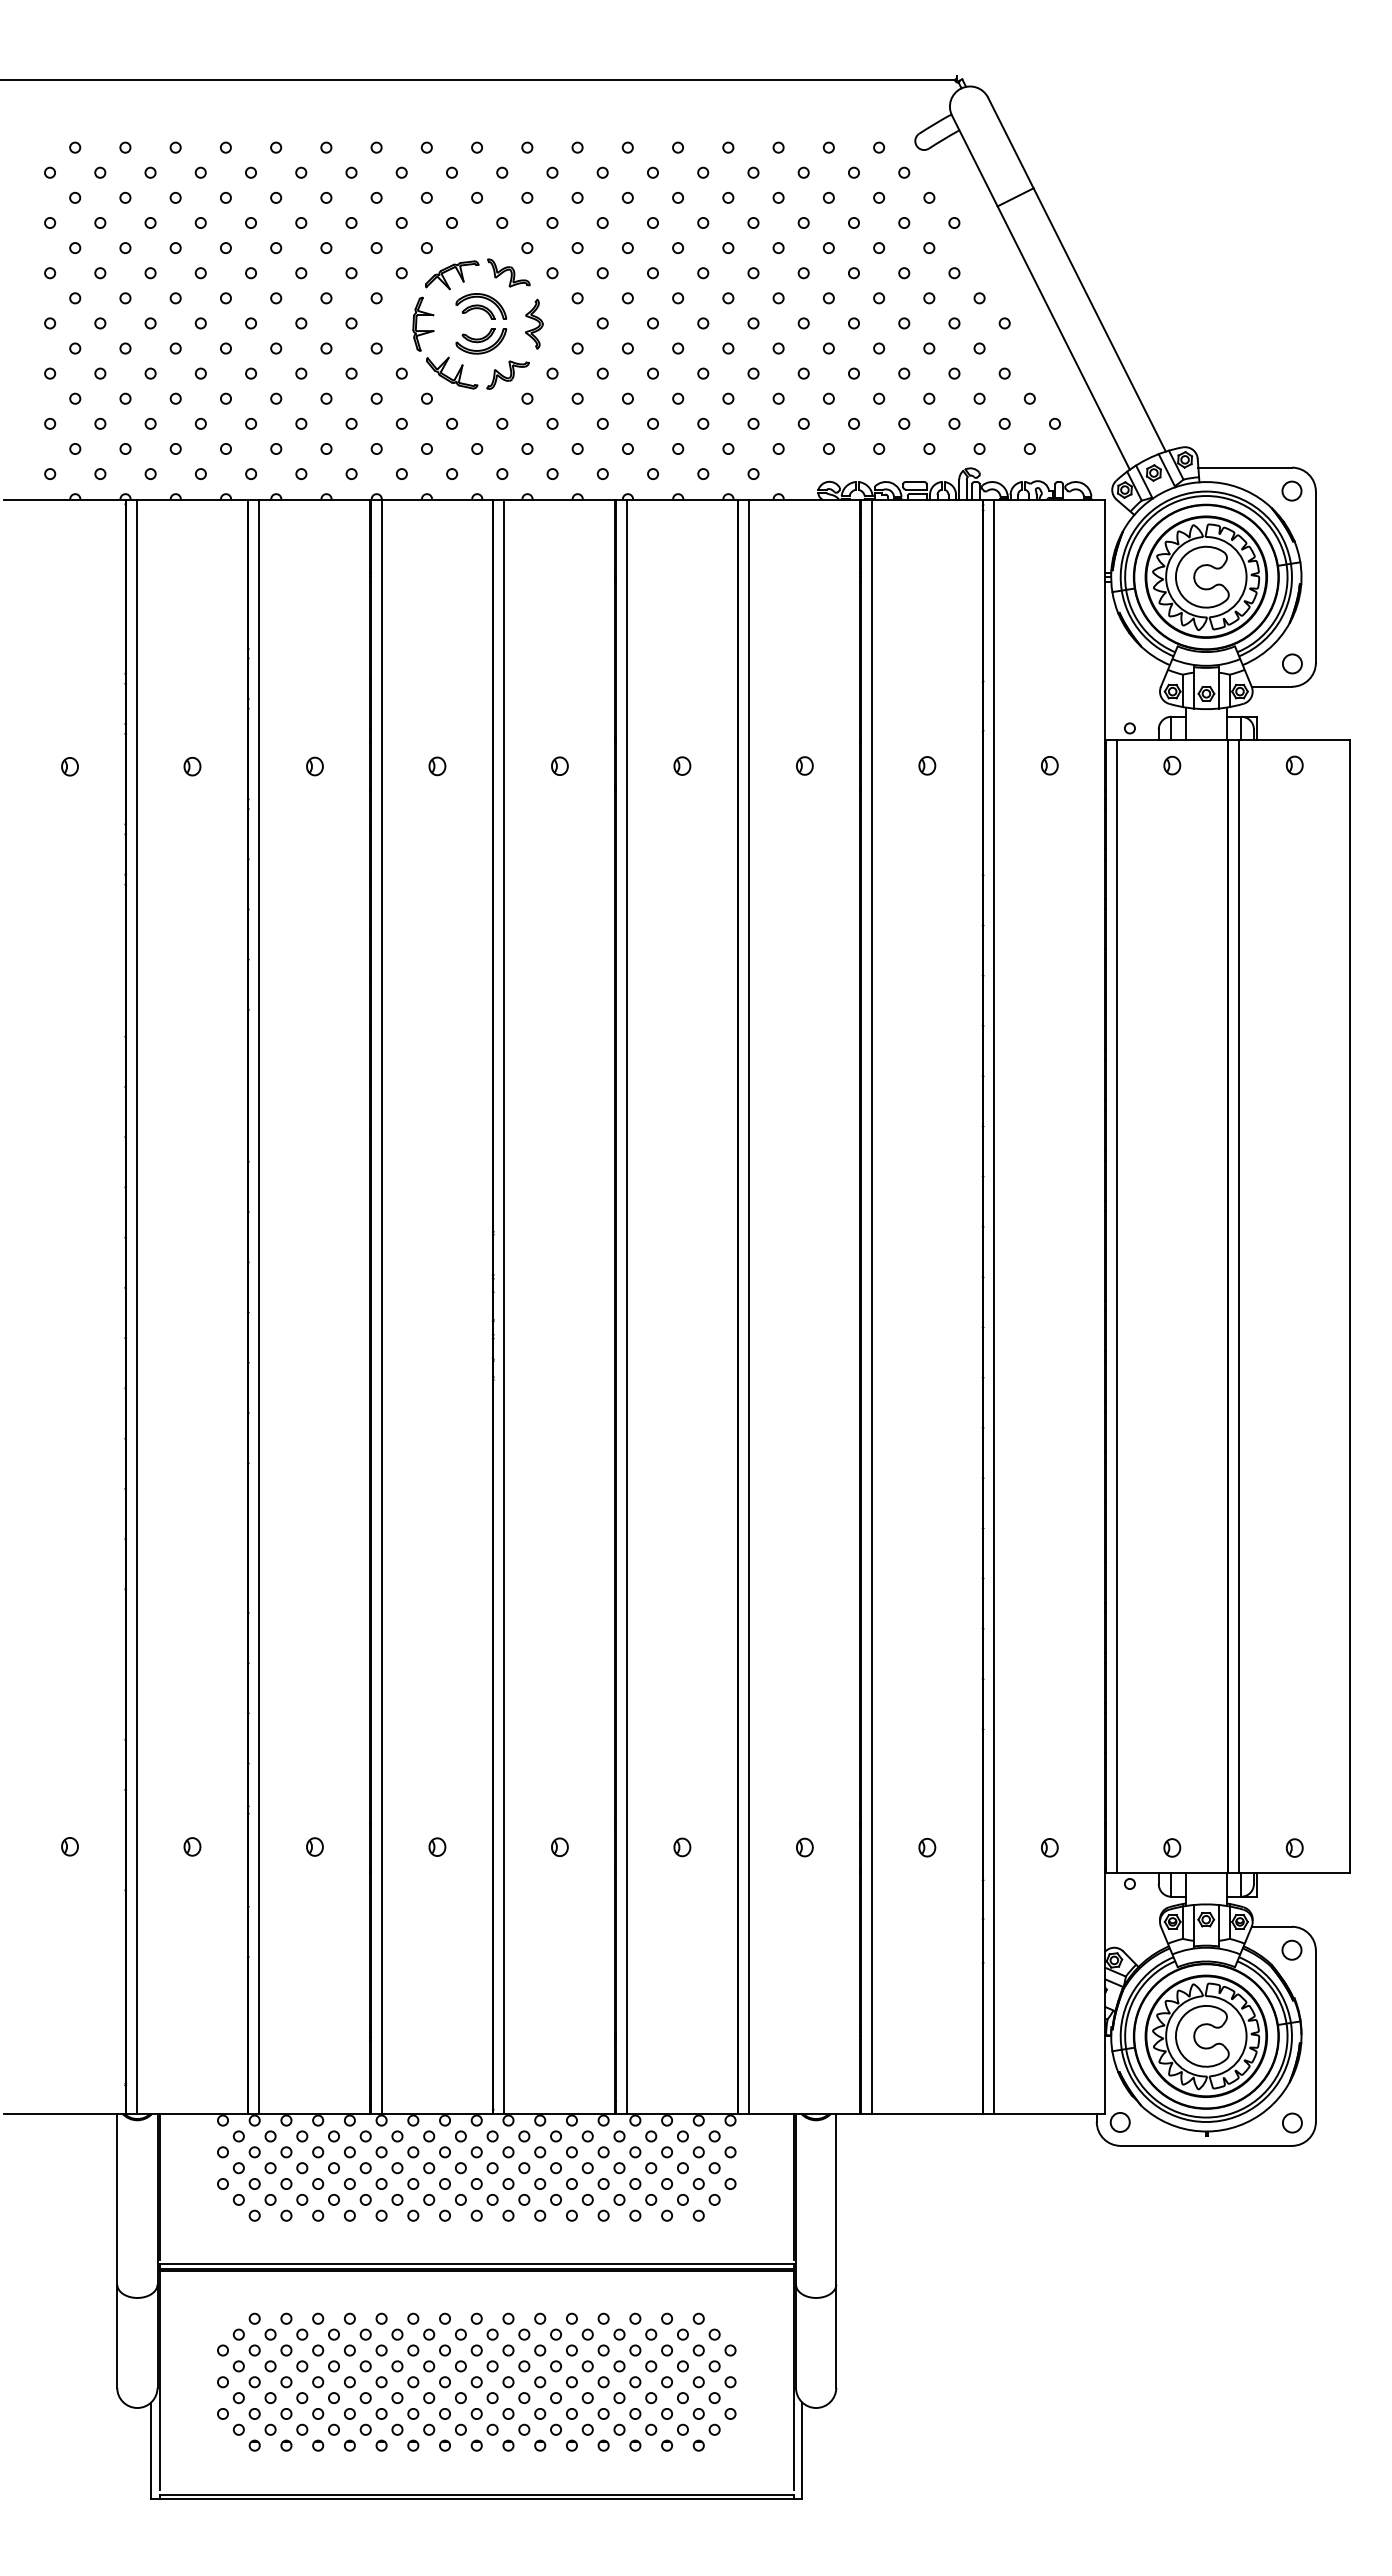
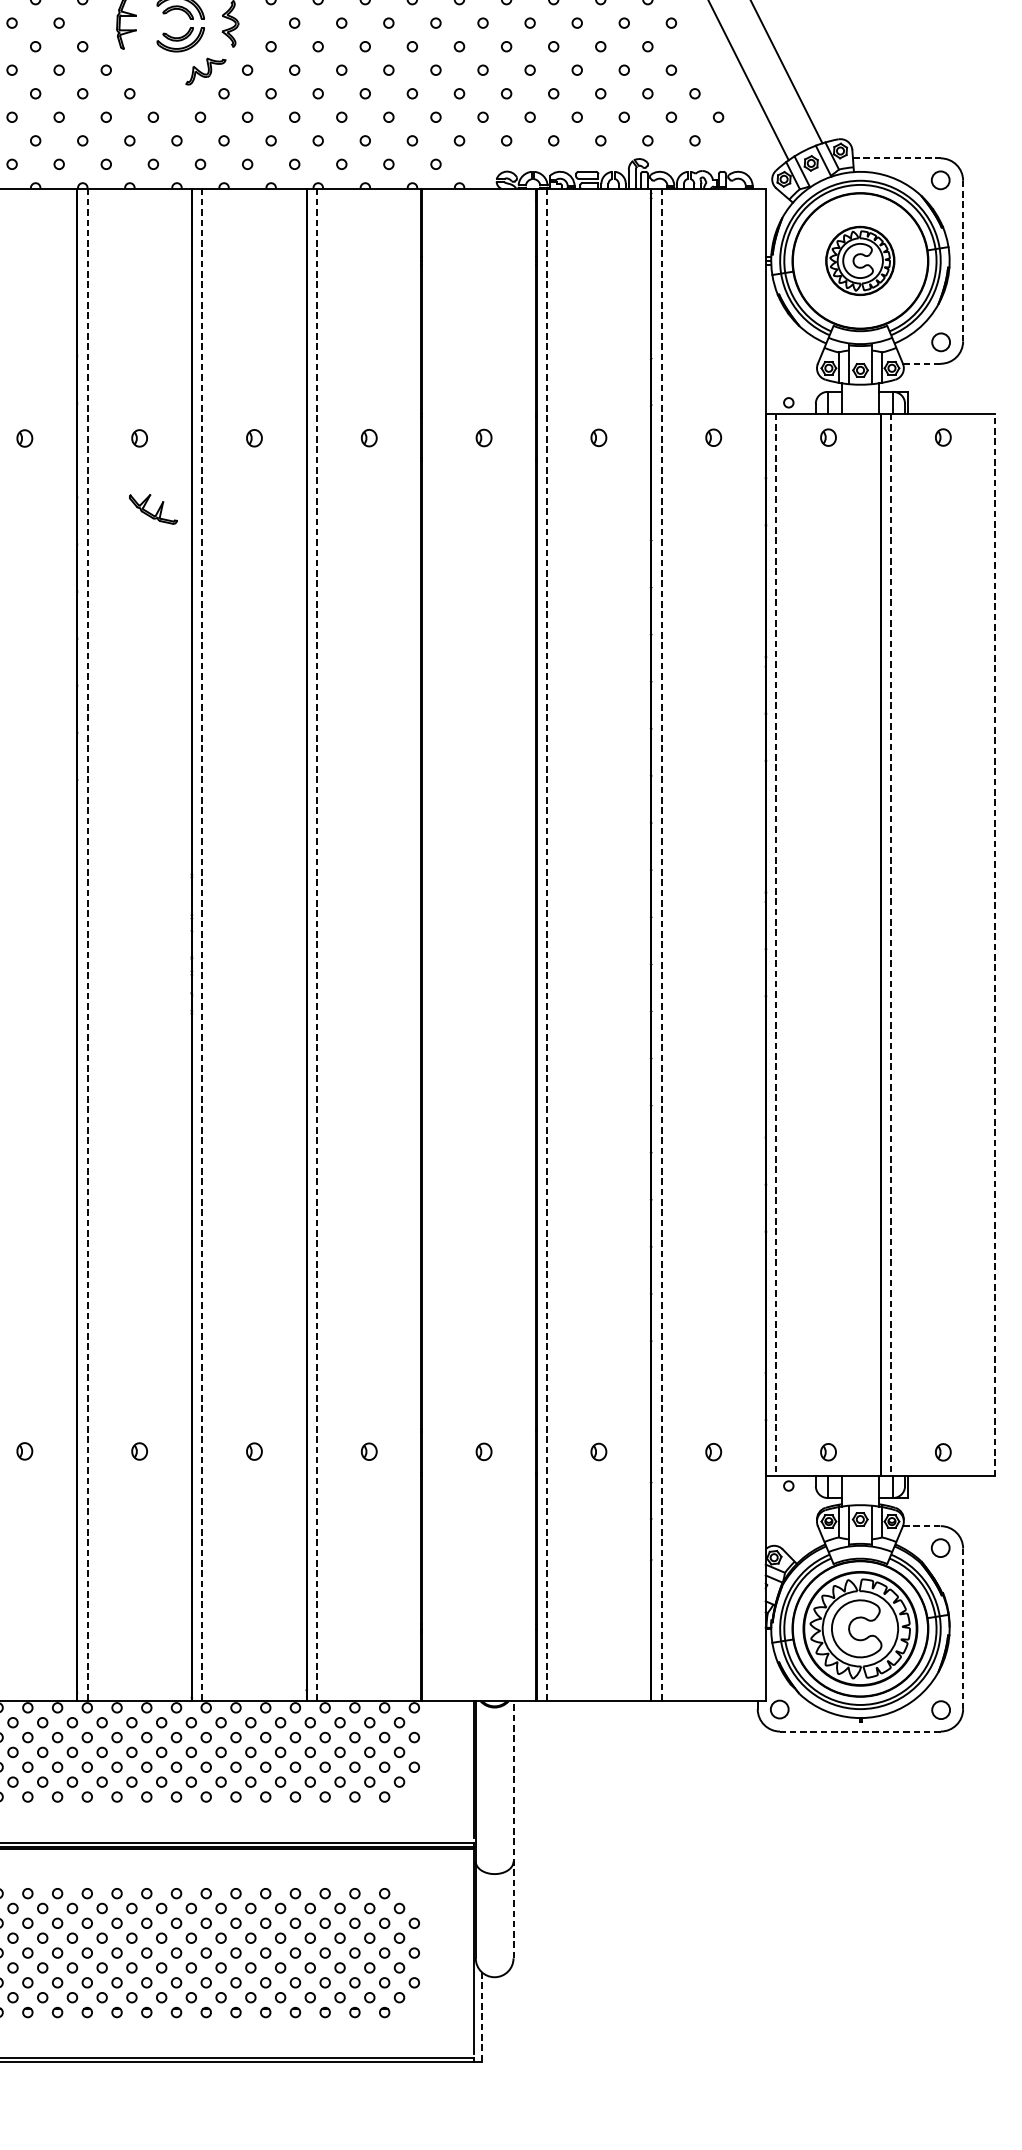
part: (452, 372) -> (153, 508), moved
line: (1245, 467) -> (897, 158), solid -> dashed
part: (1205, 576) -> (859, 260), size x0.6
line: (1315, 577) -> (962, 261), solid -> dashed
line: (1271, 686) -> (921, 363), solid -> dashed
line: (381, 1306) -> (87, 944), solid -> dashed
line: (504, 1306) -> (202, 944), solid -> dashed
line: (626, 1306) -> (316, 944), solid -> dashed
line: (749, 1306) -> (432, 944), removed
line: (871, 1306) -> (546, 944), solid -> dashed
line: (994, 1306) -> (661, 944), solid -> dashed
line: (1116, 1306) -> (776, 944), solid -> dashed
line: (1239, 1306) -> (891, 944), solid -> dashed
line: (1350, 1306) -> (995, 944), solid -> dashed
line: (1272, 1926) -> (922, 1525), solid -> dashed
line: (1315, 2036) -> (962, 1628), solid -> dashed
line: (1206, 2145) -> (860, 1731), solid -> dashed
line: (836, 2250) -> (513, 1829), solid -> dashed
line: (802, 2451) -> (481, 2018), solid -> dashed

